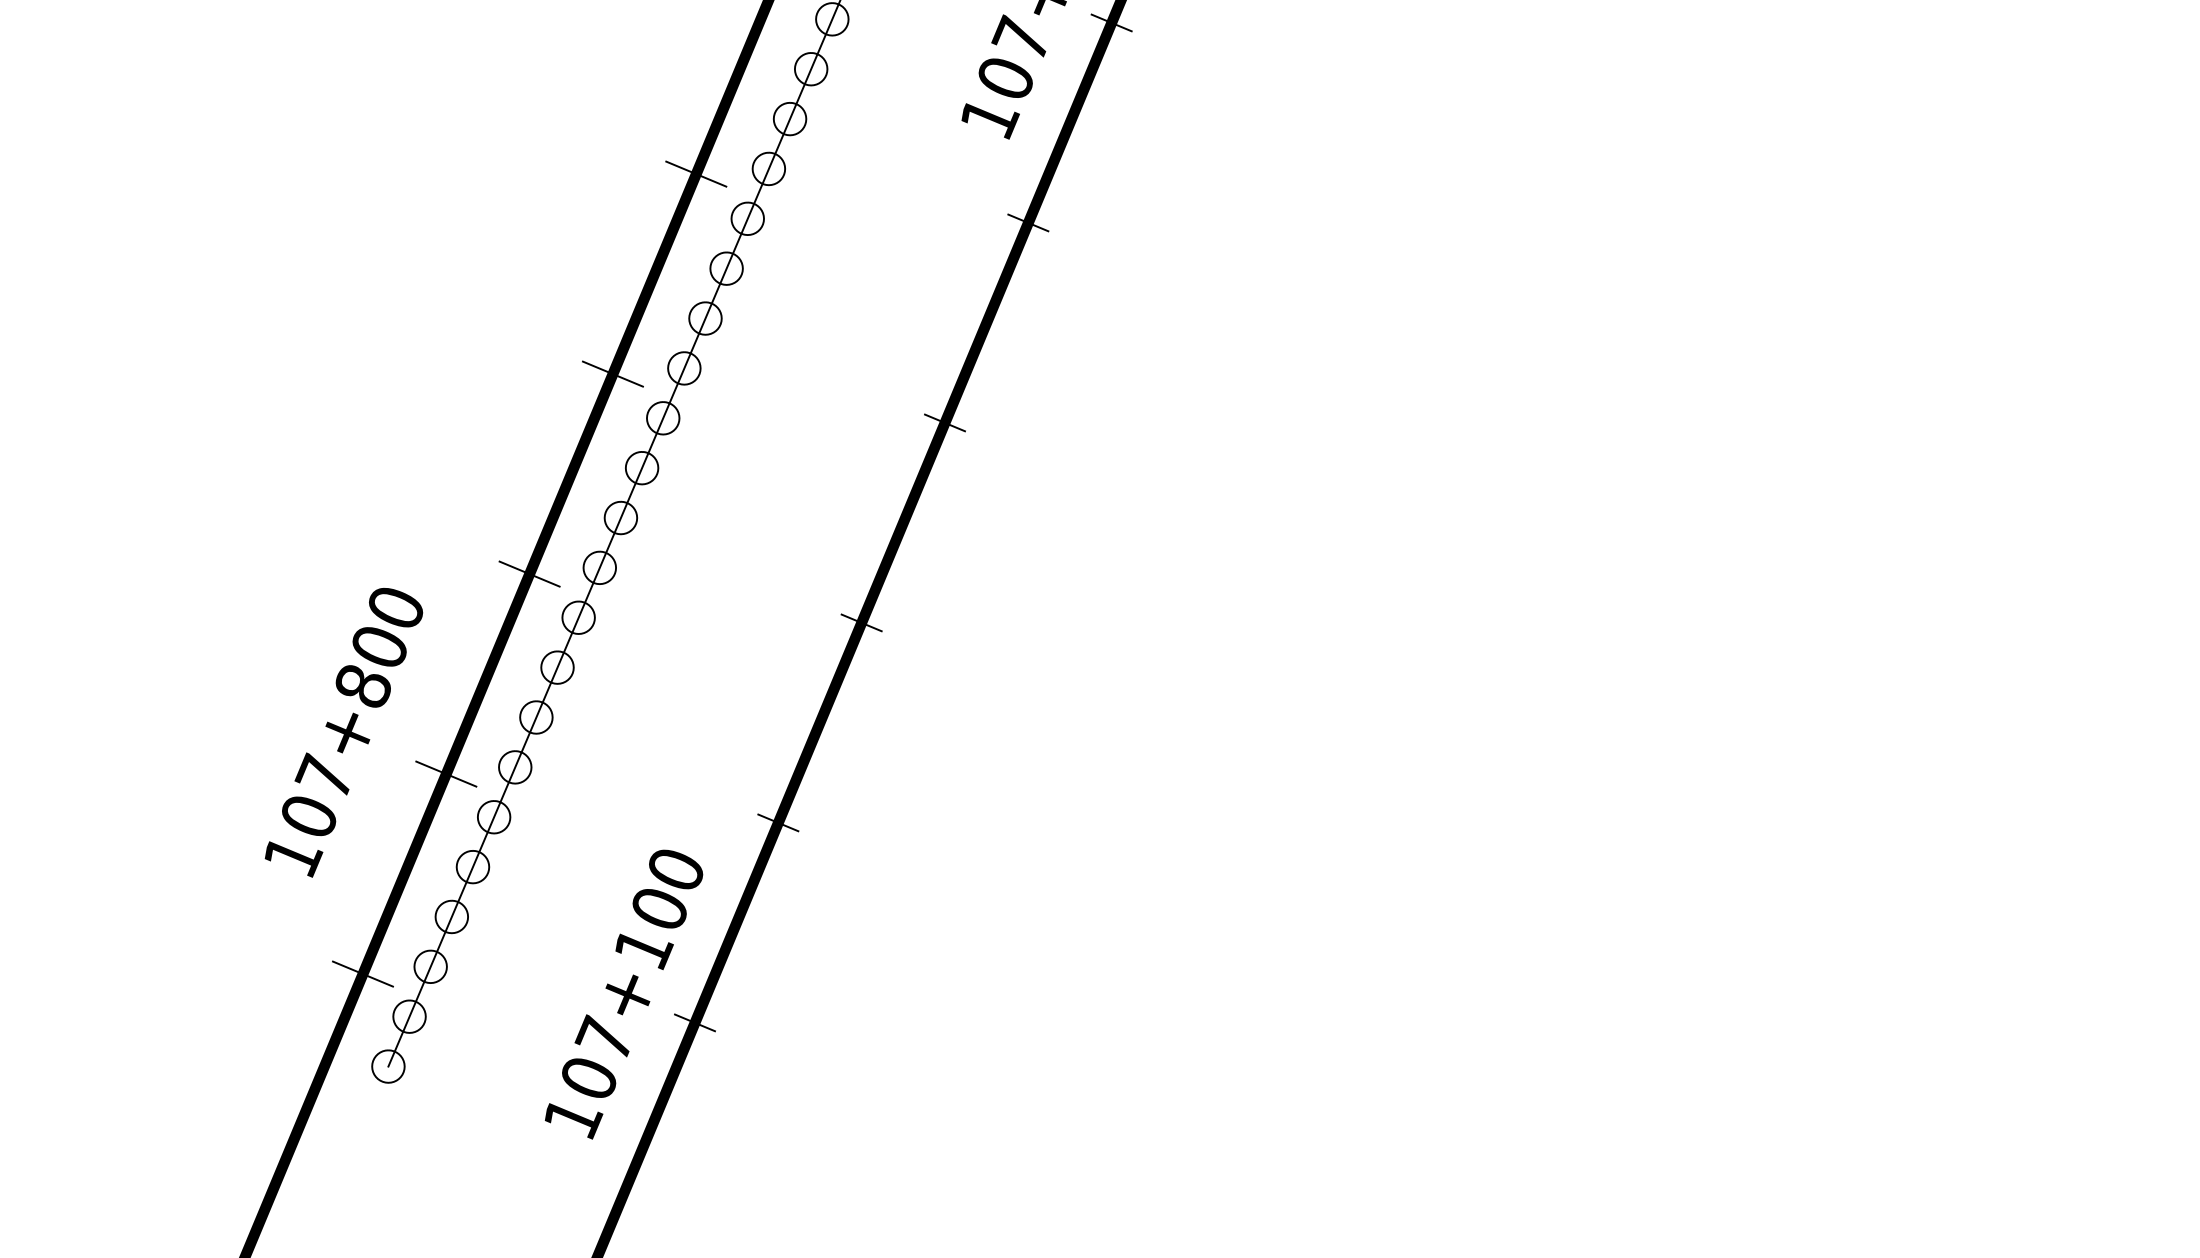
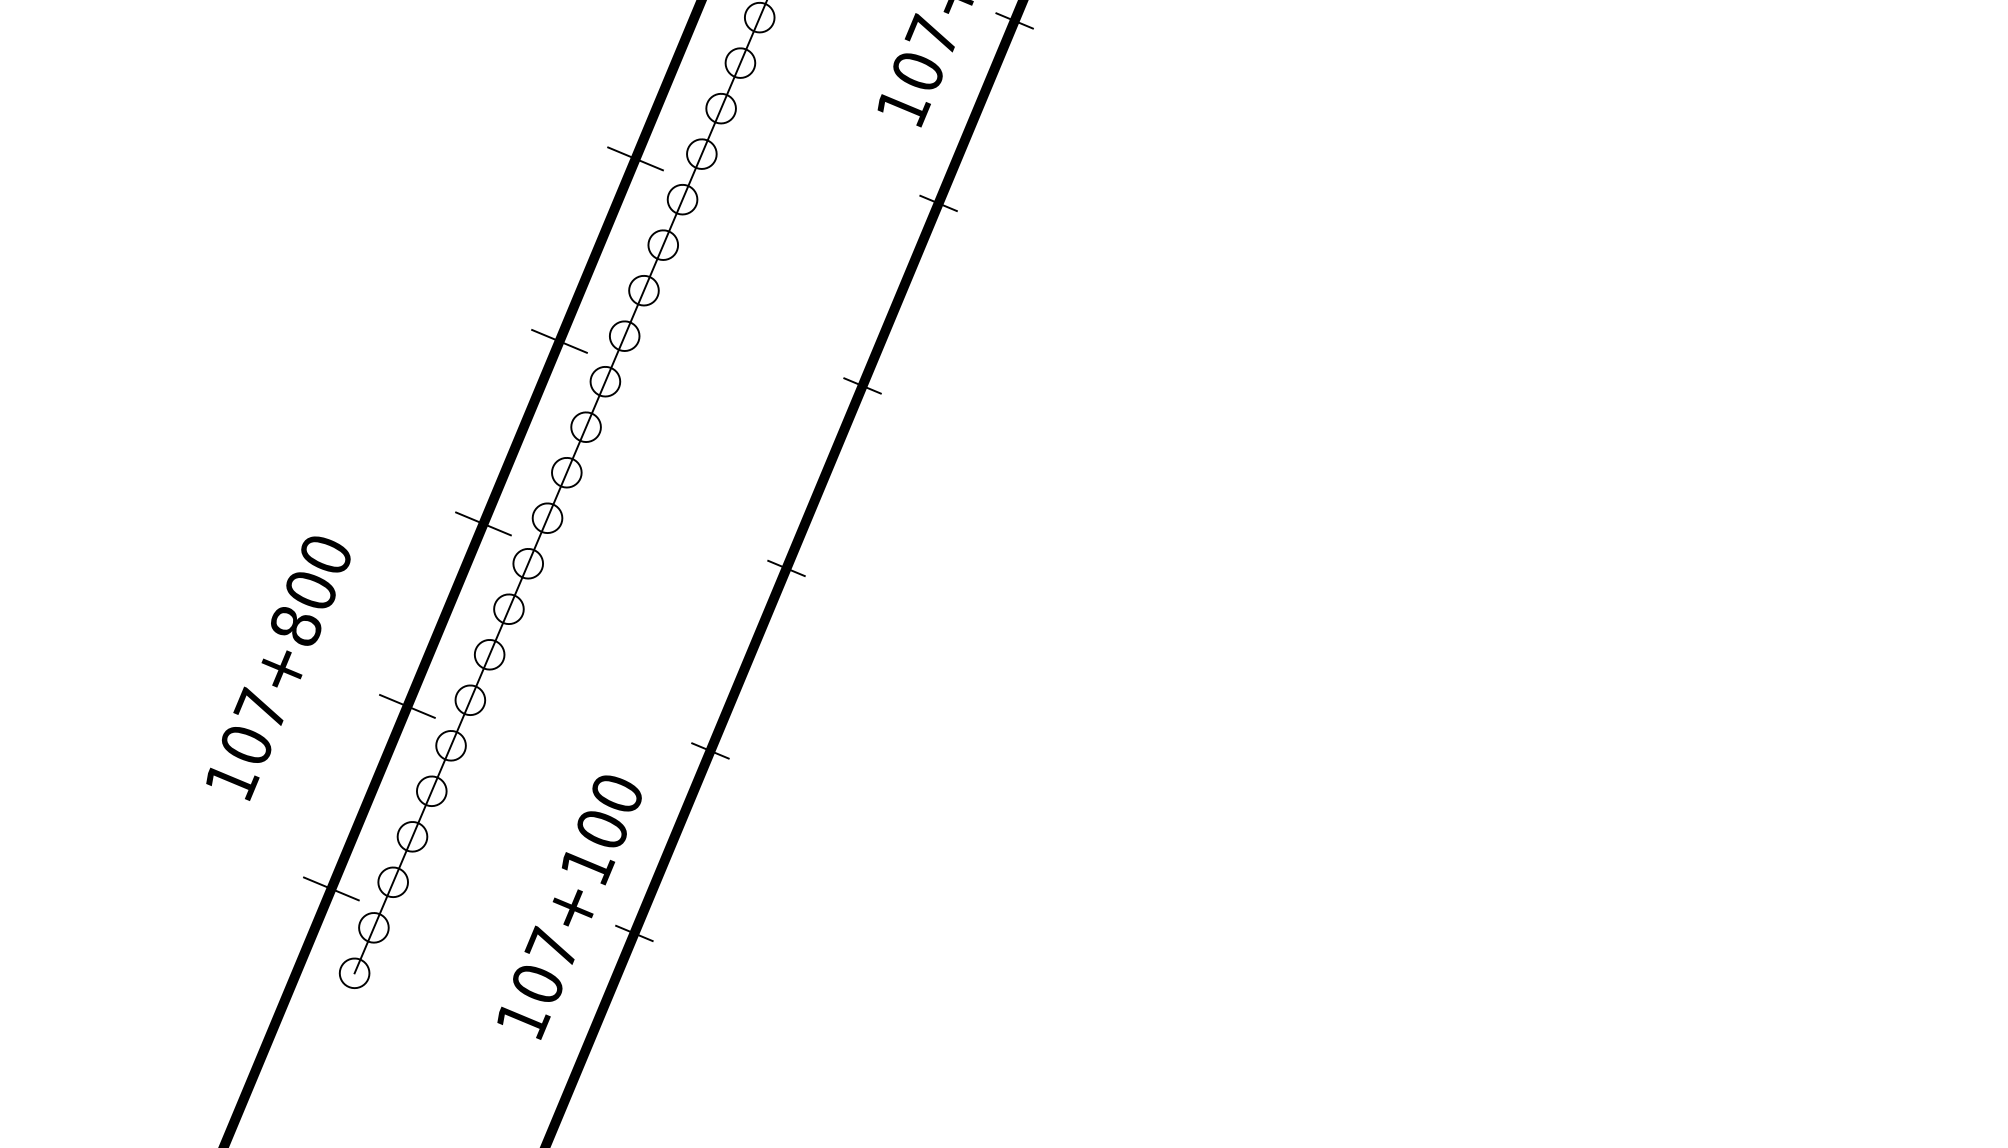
text: (343, 732) -> (278, 668), moved

